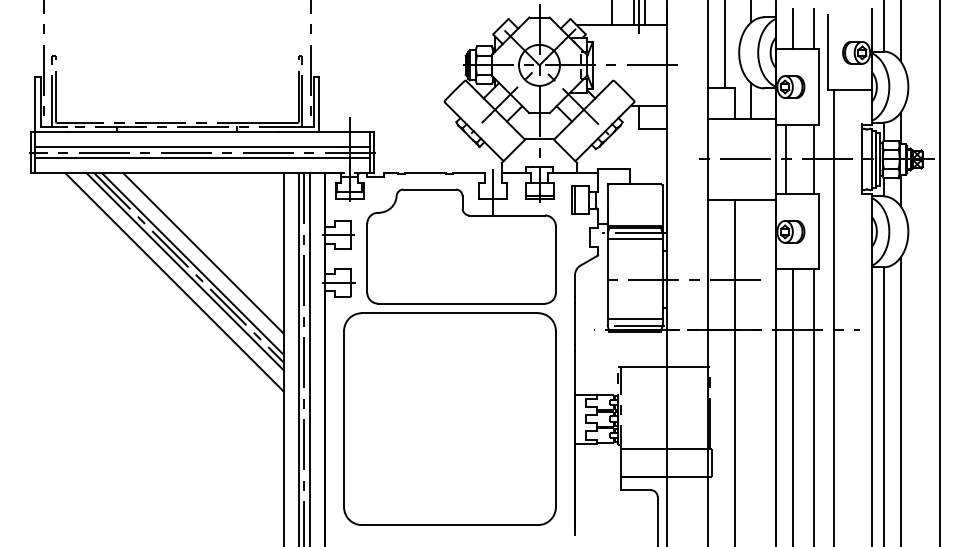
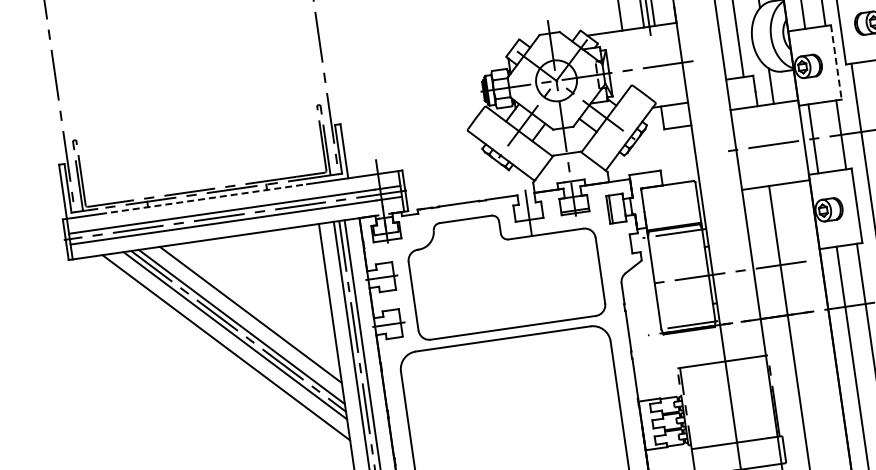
line: (819, 87) -> (836, 62), solid -> dashed
line: (173, 132) -> (203, 199), solid -> dashed
line: (634, 238) -> (675, 238), removed
line: (634, 319) -> (686, 318), removed

